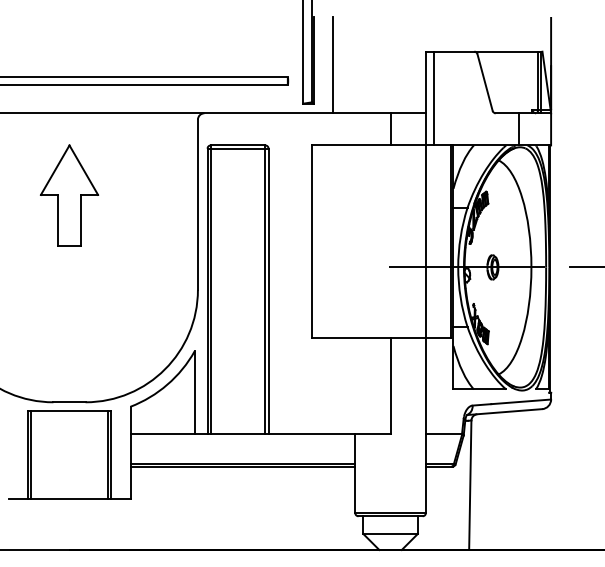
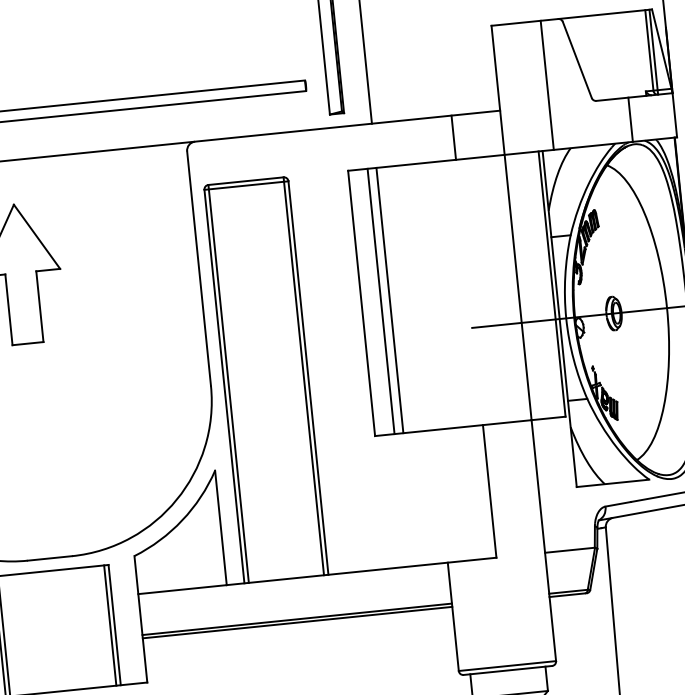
line: (433, 98) -> (547, 85), moved
line: (326, 241) -> (381, 301), added
line: (332, 241) -> (389, 300), added

